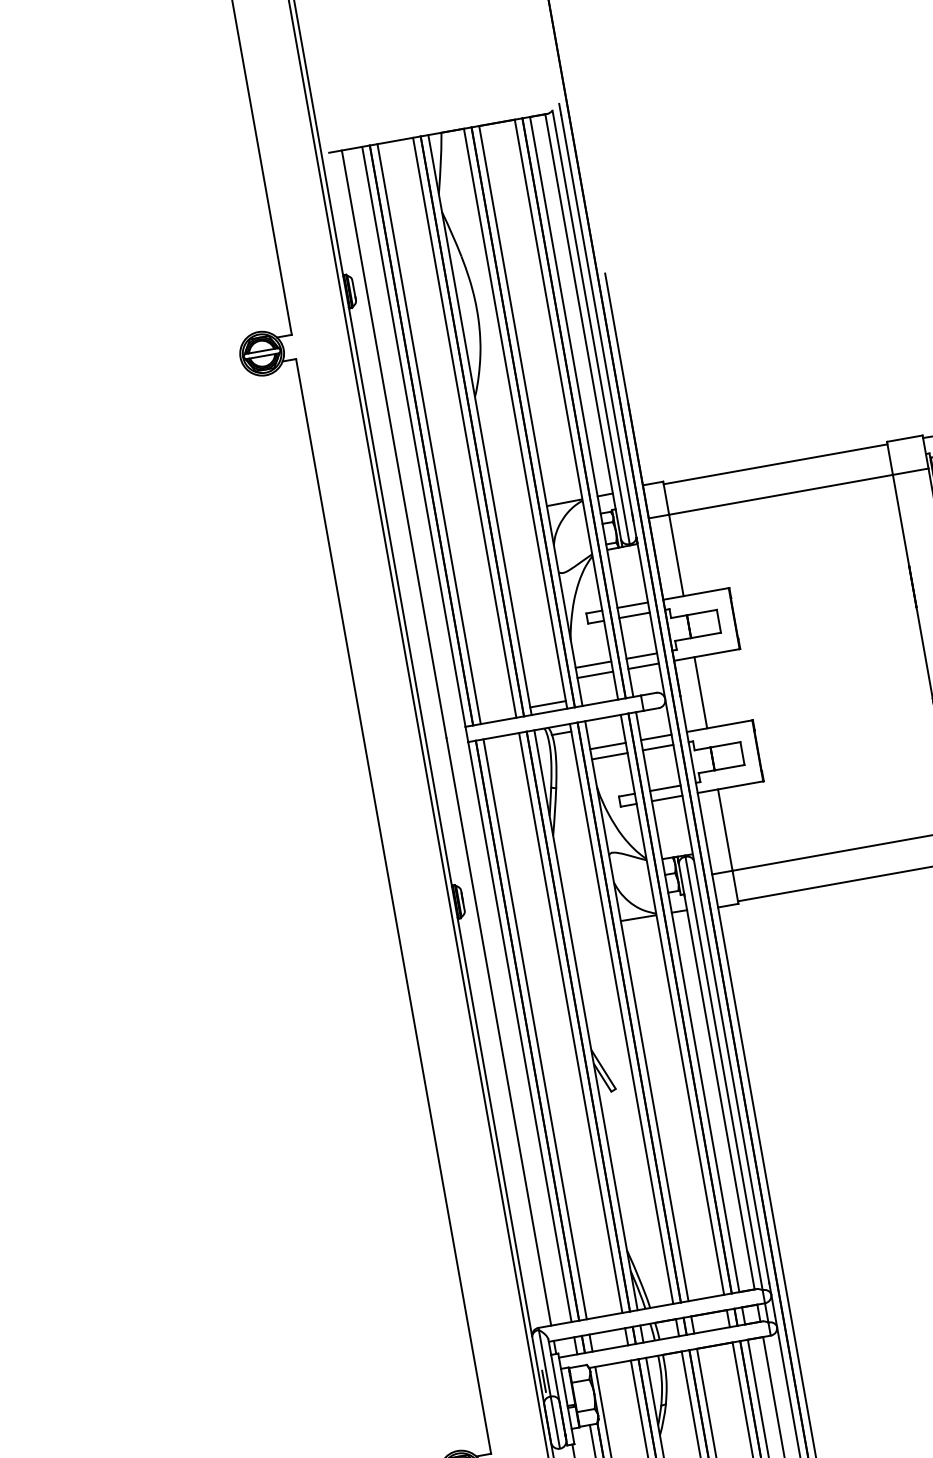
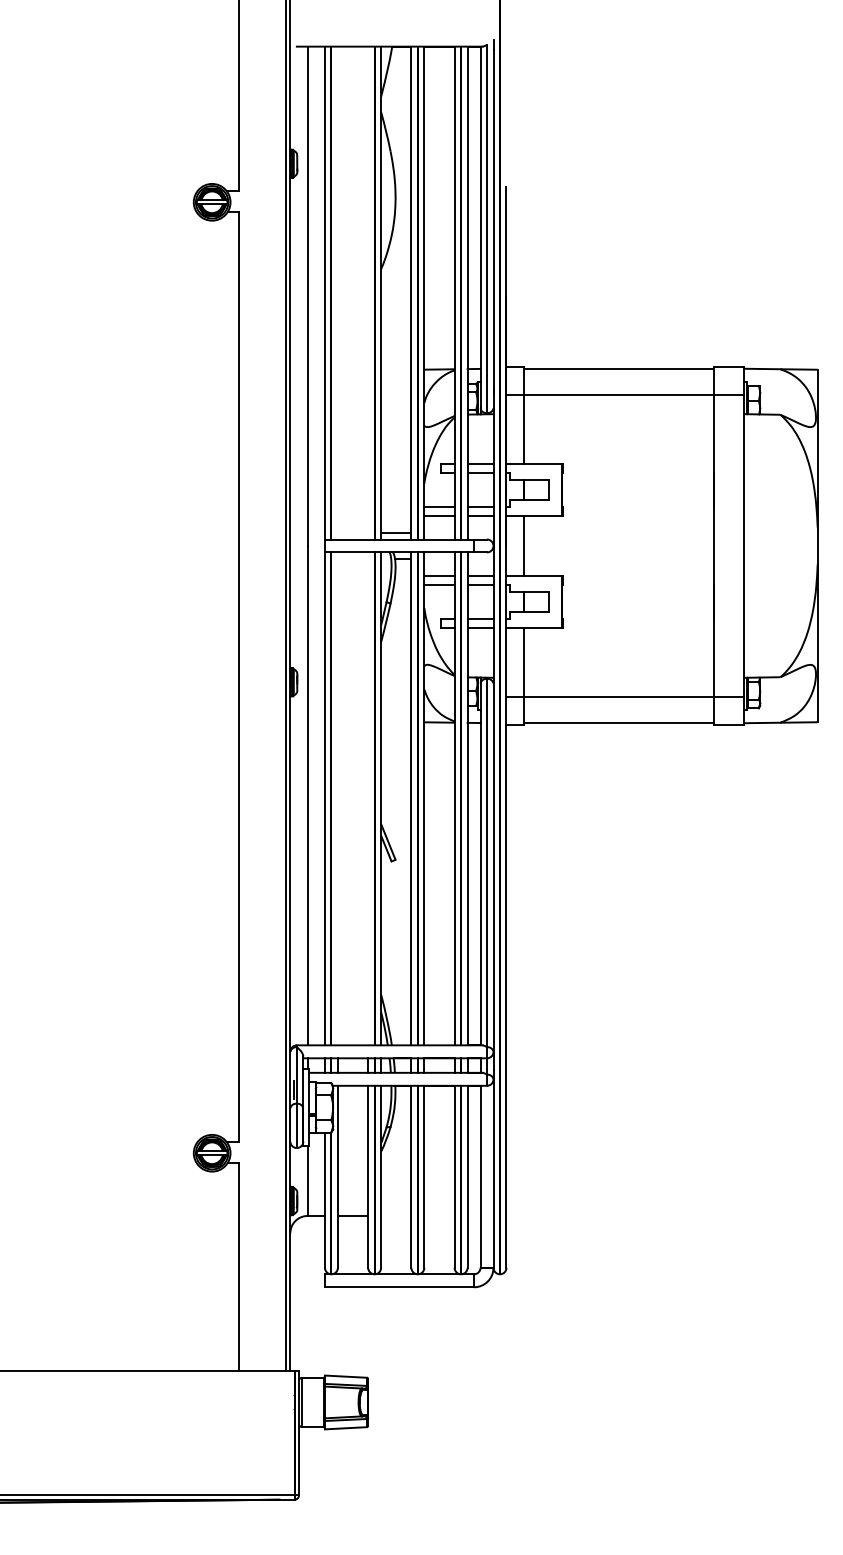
line: (465, 427) -> (368, 292), removed
line: (428, 433) -> (337, 292), removed
line: (571, 1022) -> (368, 798), removed
line: (534, 1028) -> (337, 798), removed

